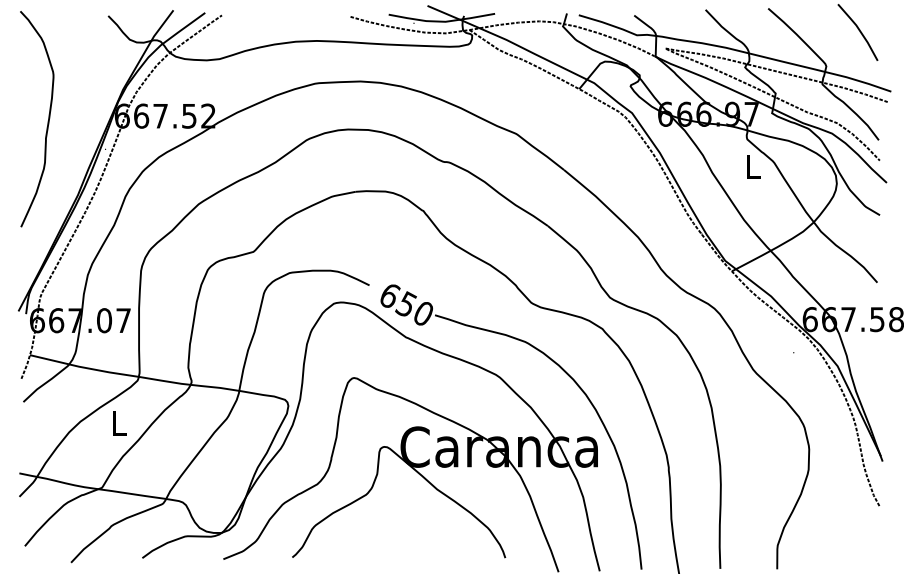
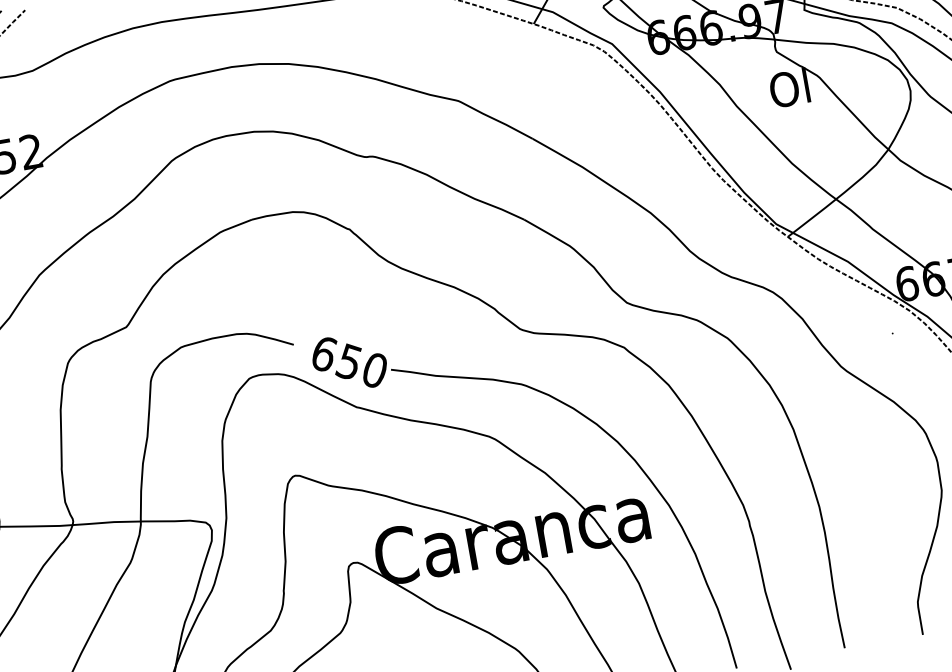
text: (751, 166) -> (789, 88), L -> Ol

